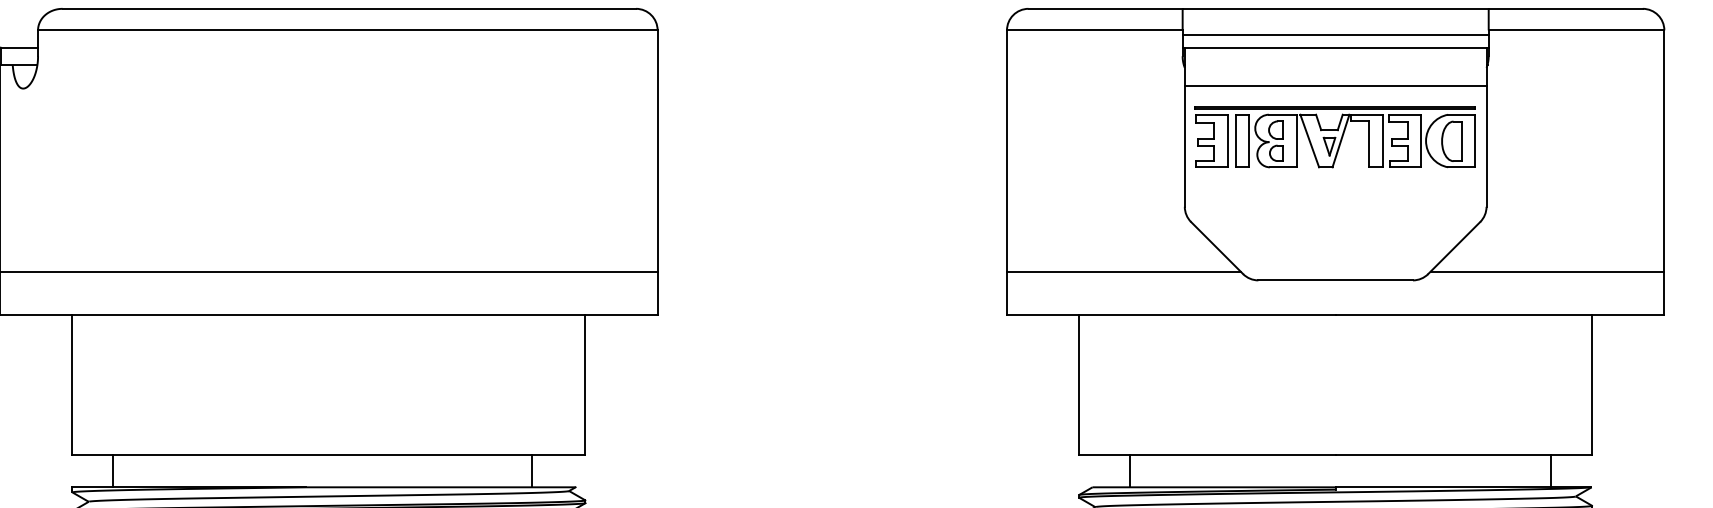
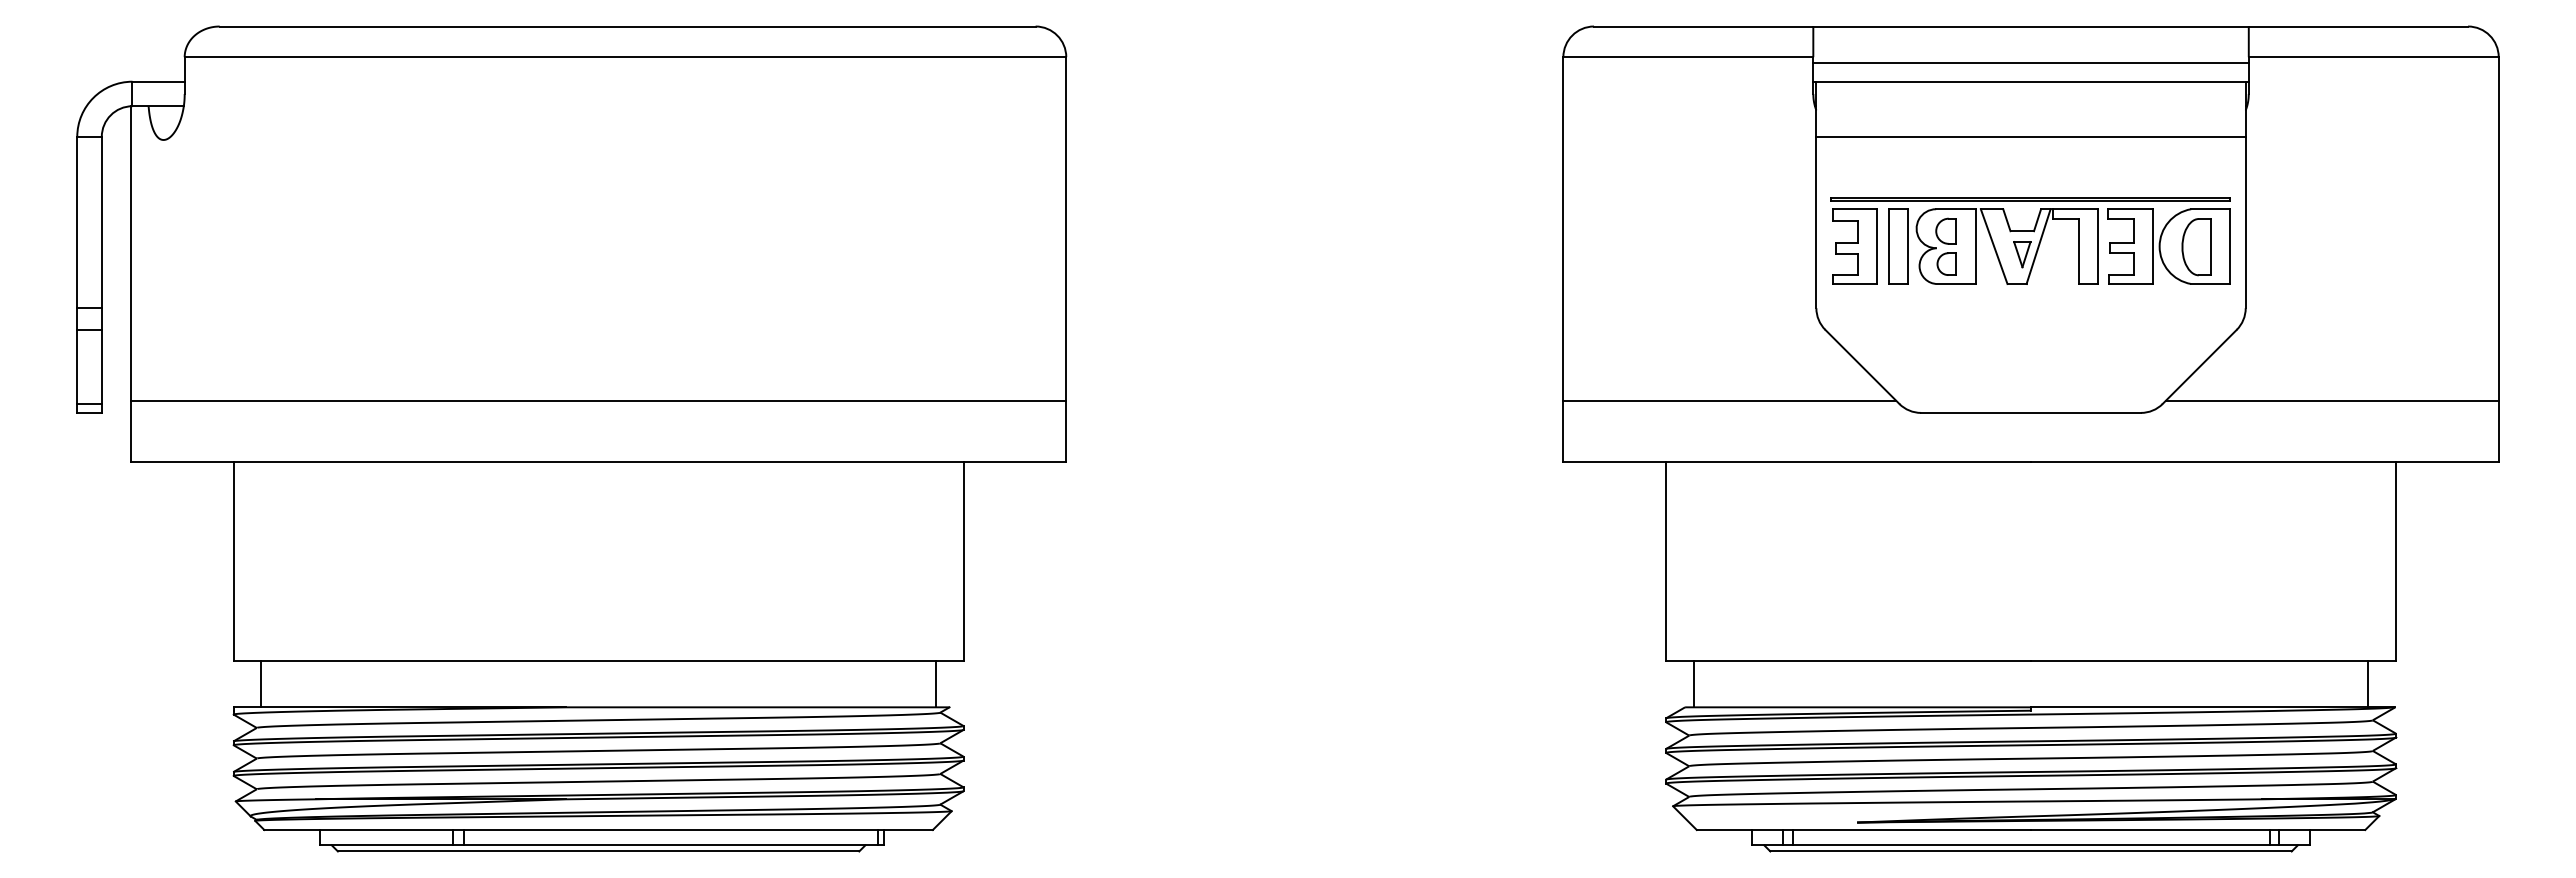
part: (1335, 136) -> (2030, 240), moved
line: (113, 471) -> (261, 684), moved
line: (531, 471) -> (935, 684), moved
line: (1129, 471) -> (1693, 684), moved
line: (1551, 471) -> (2368, 684), moved

